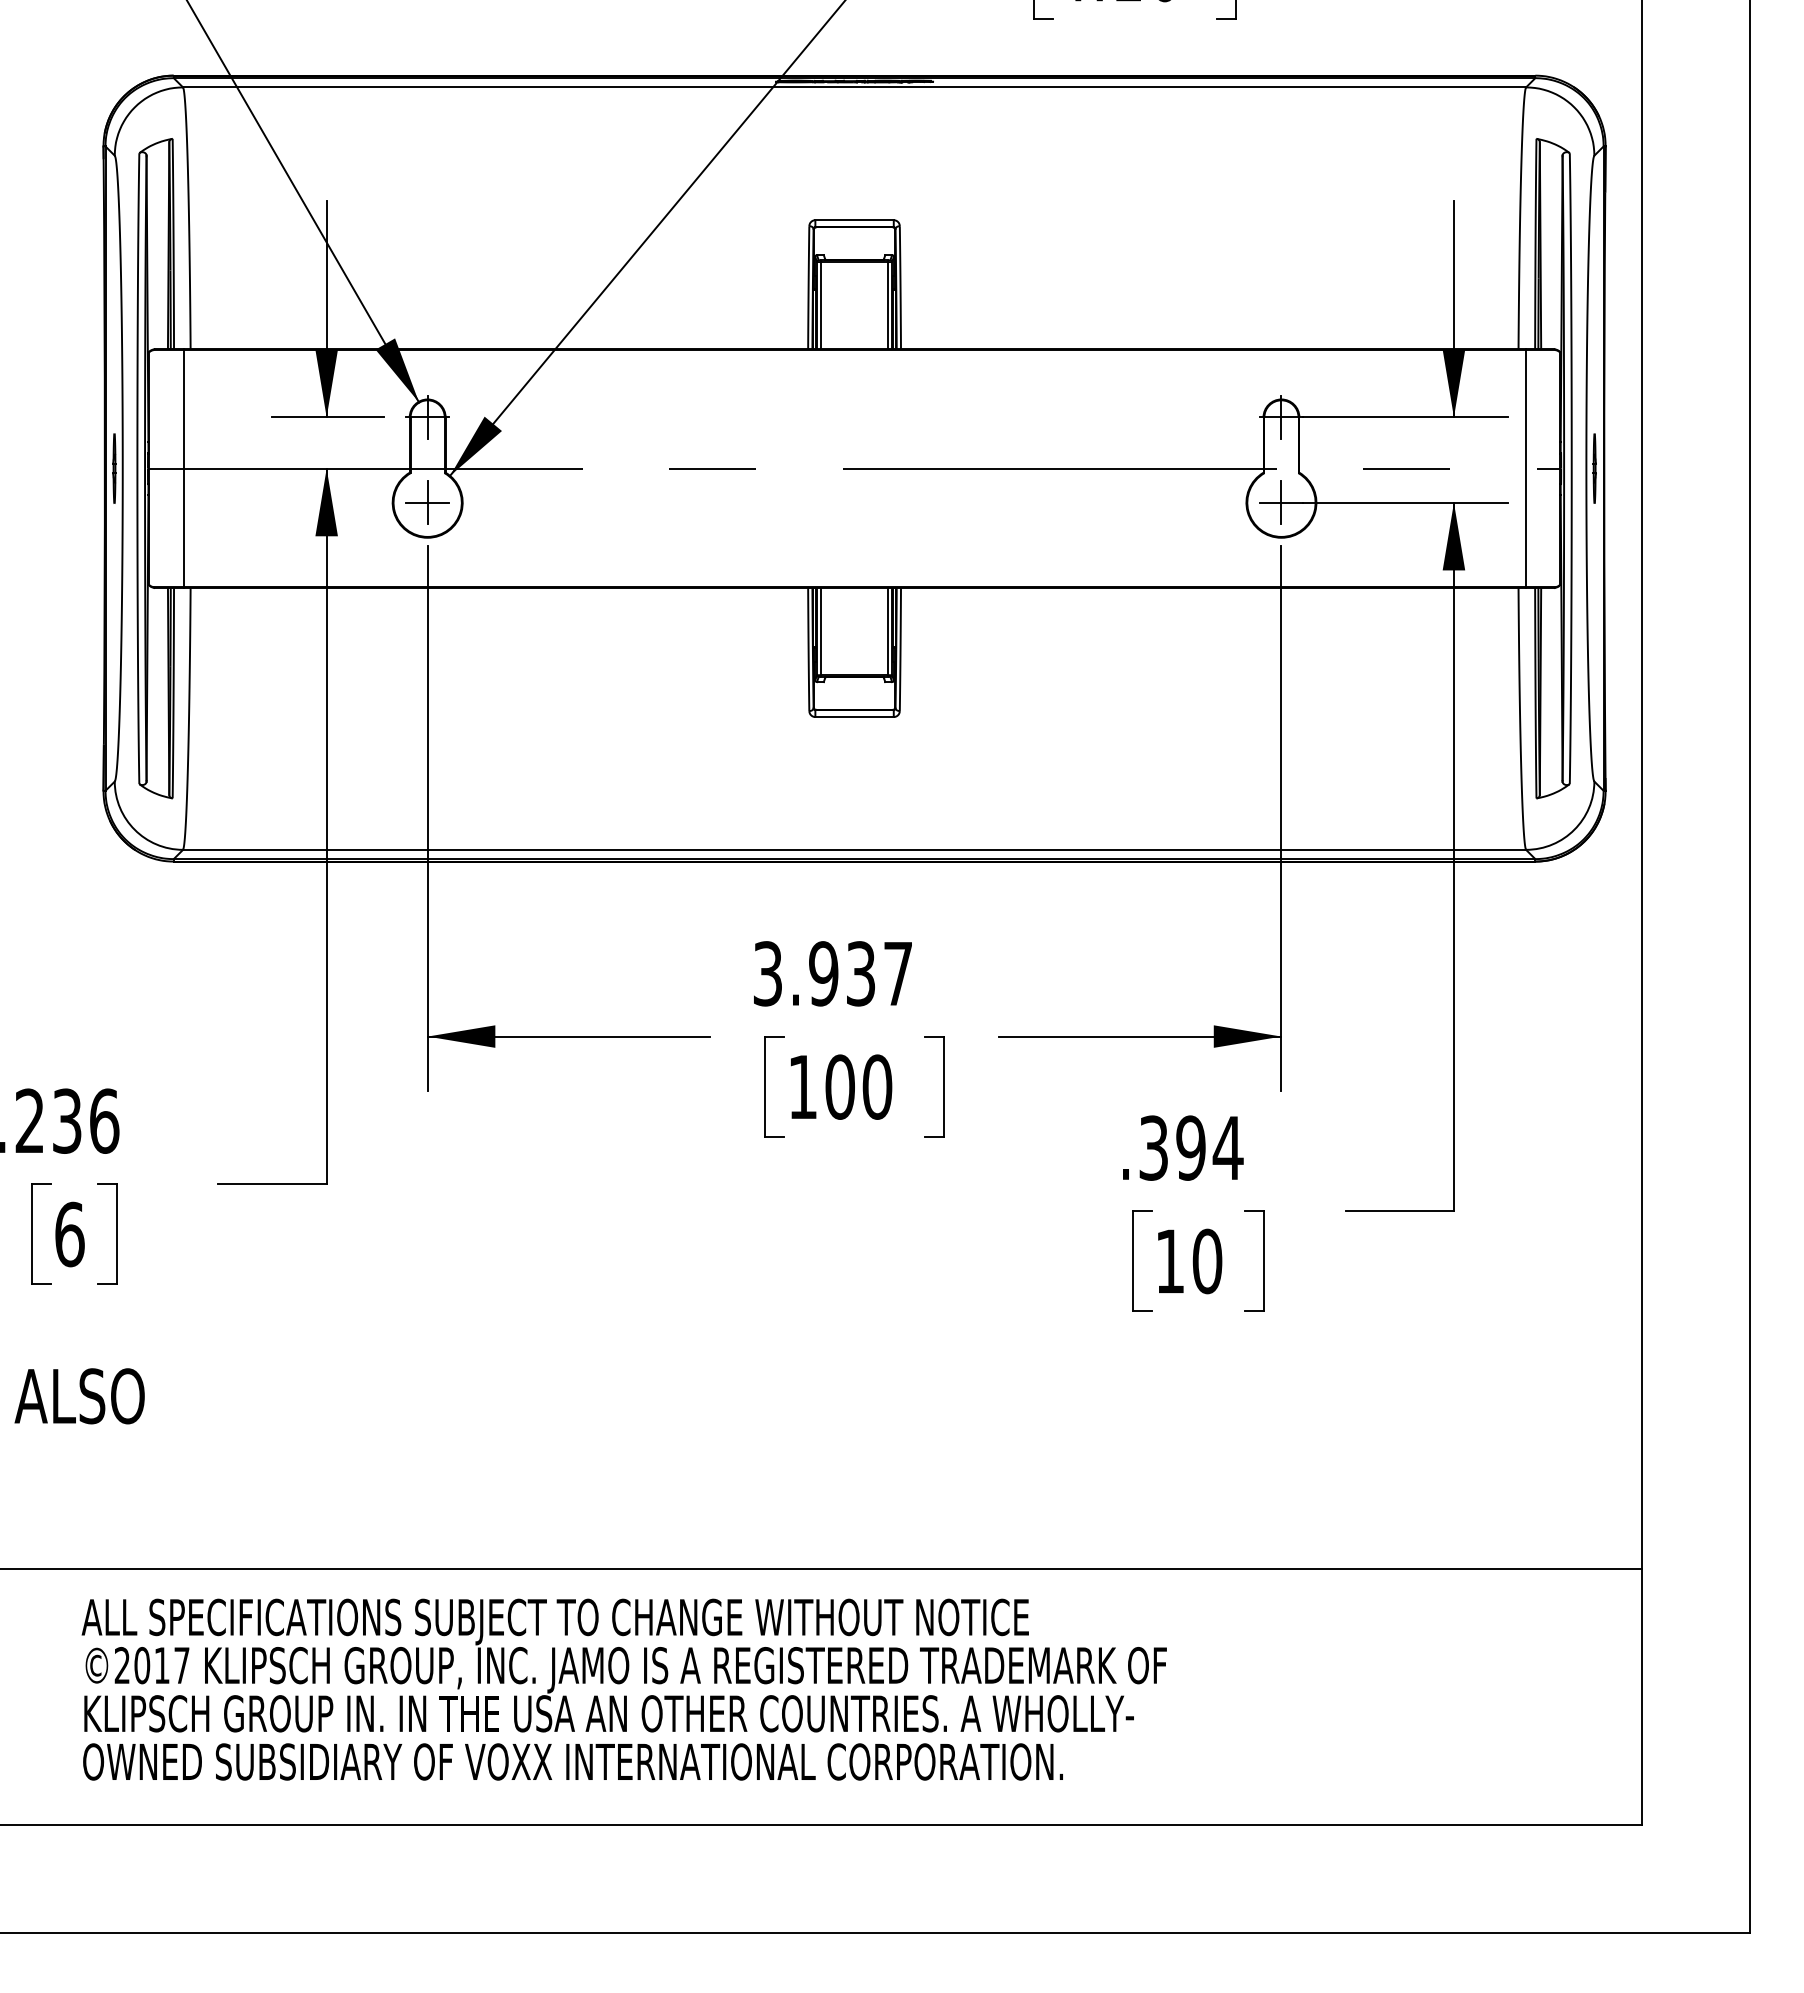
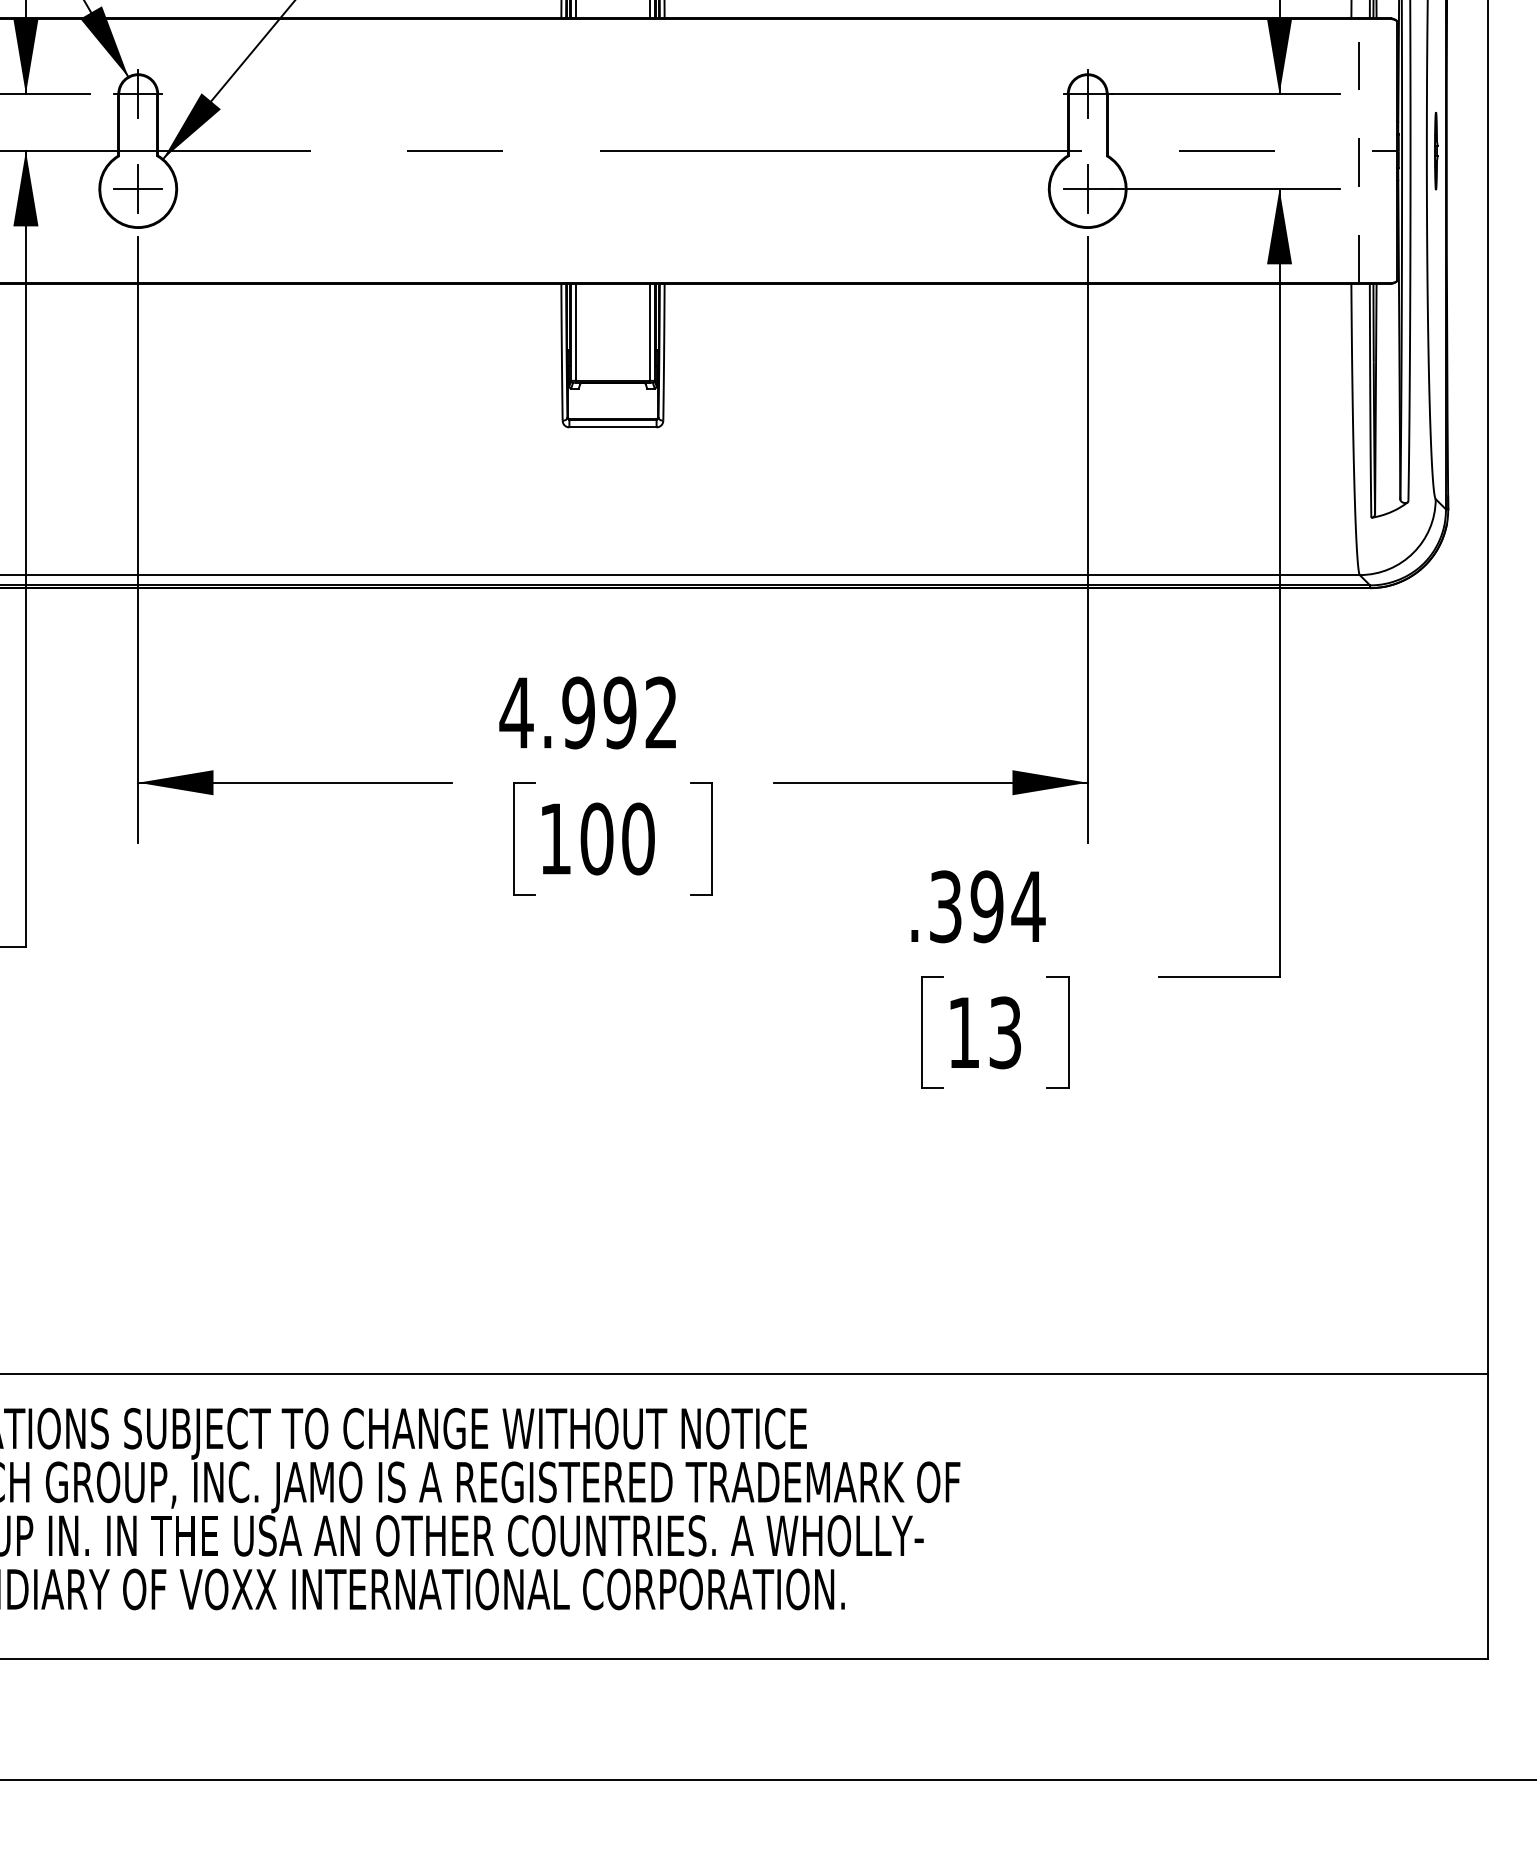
line: (1525, 468) -> (1359, 150), solid -> dashed
text: (831, 973) -> (587, 712), 3.937 -> 4.992
text: (1207, 1261) -> (1005, 1032), 10 -> 13

